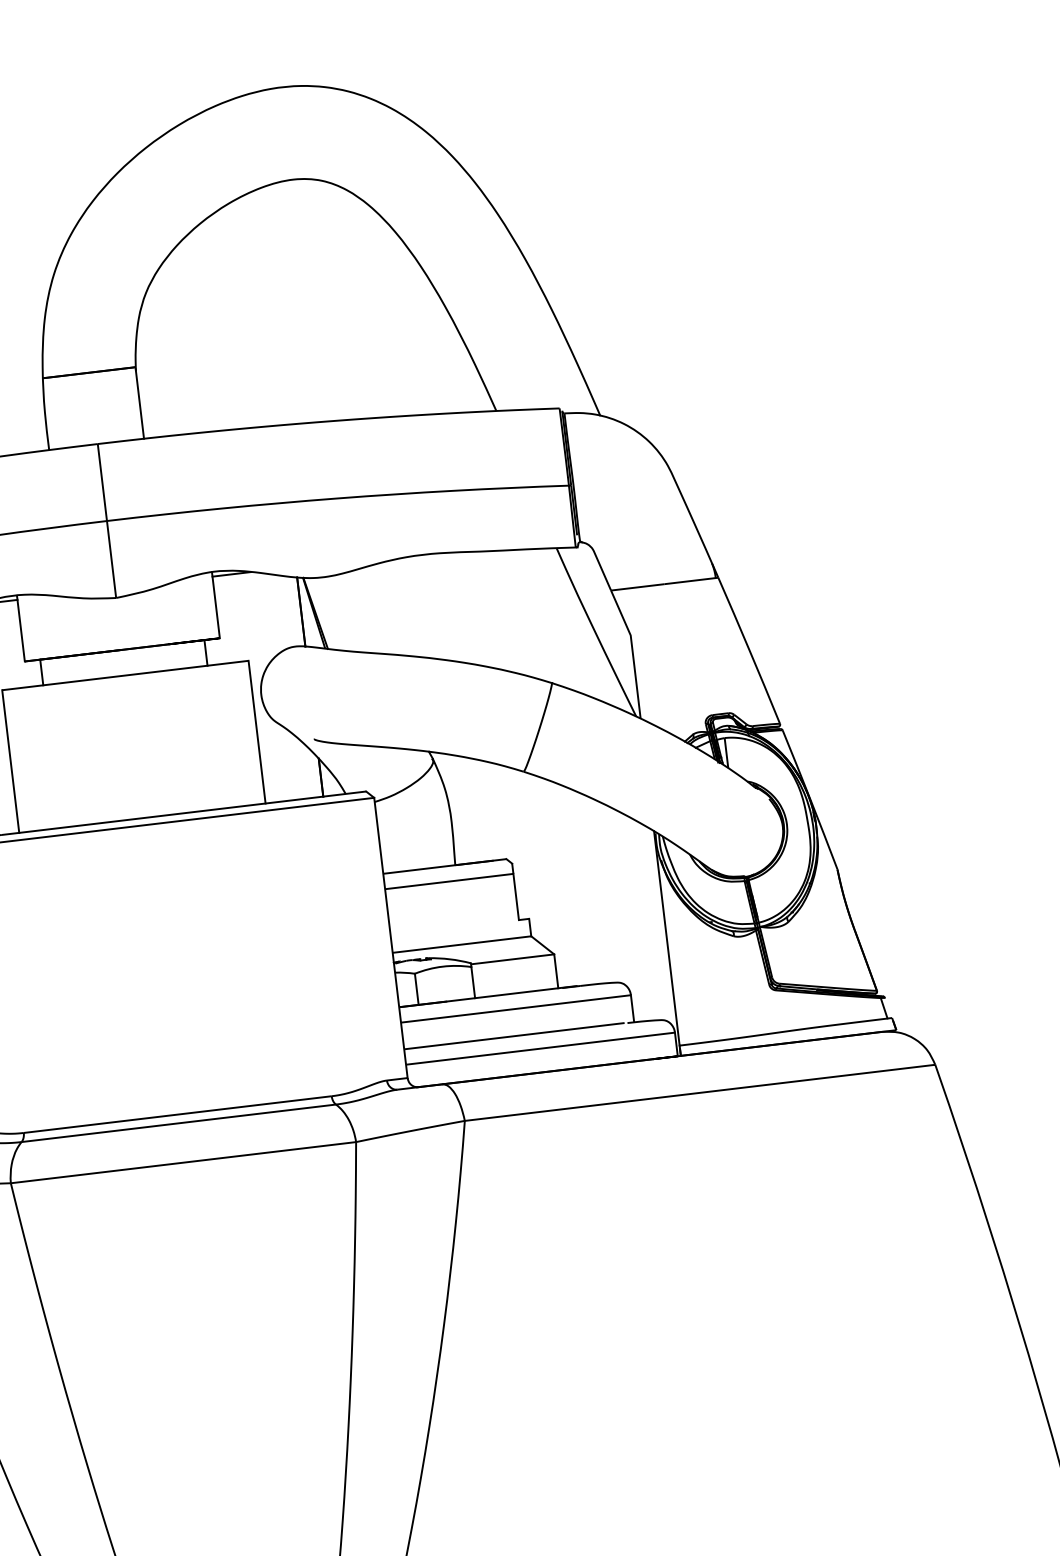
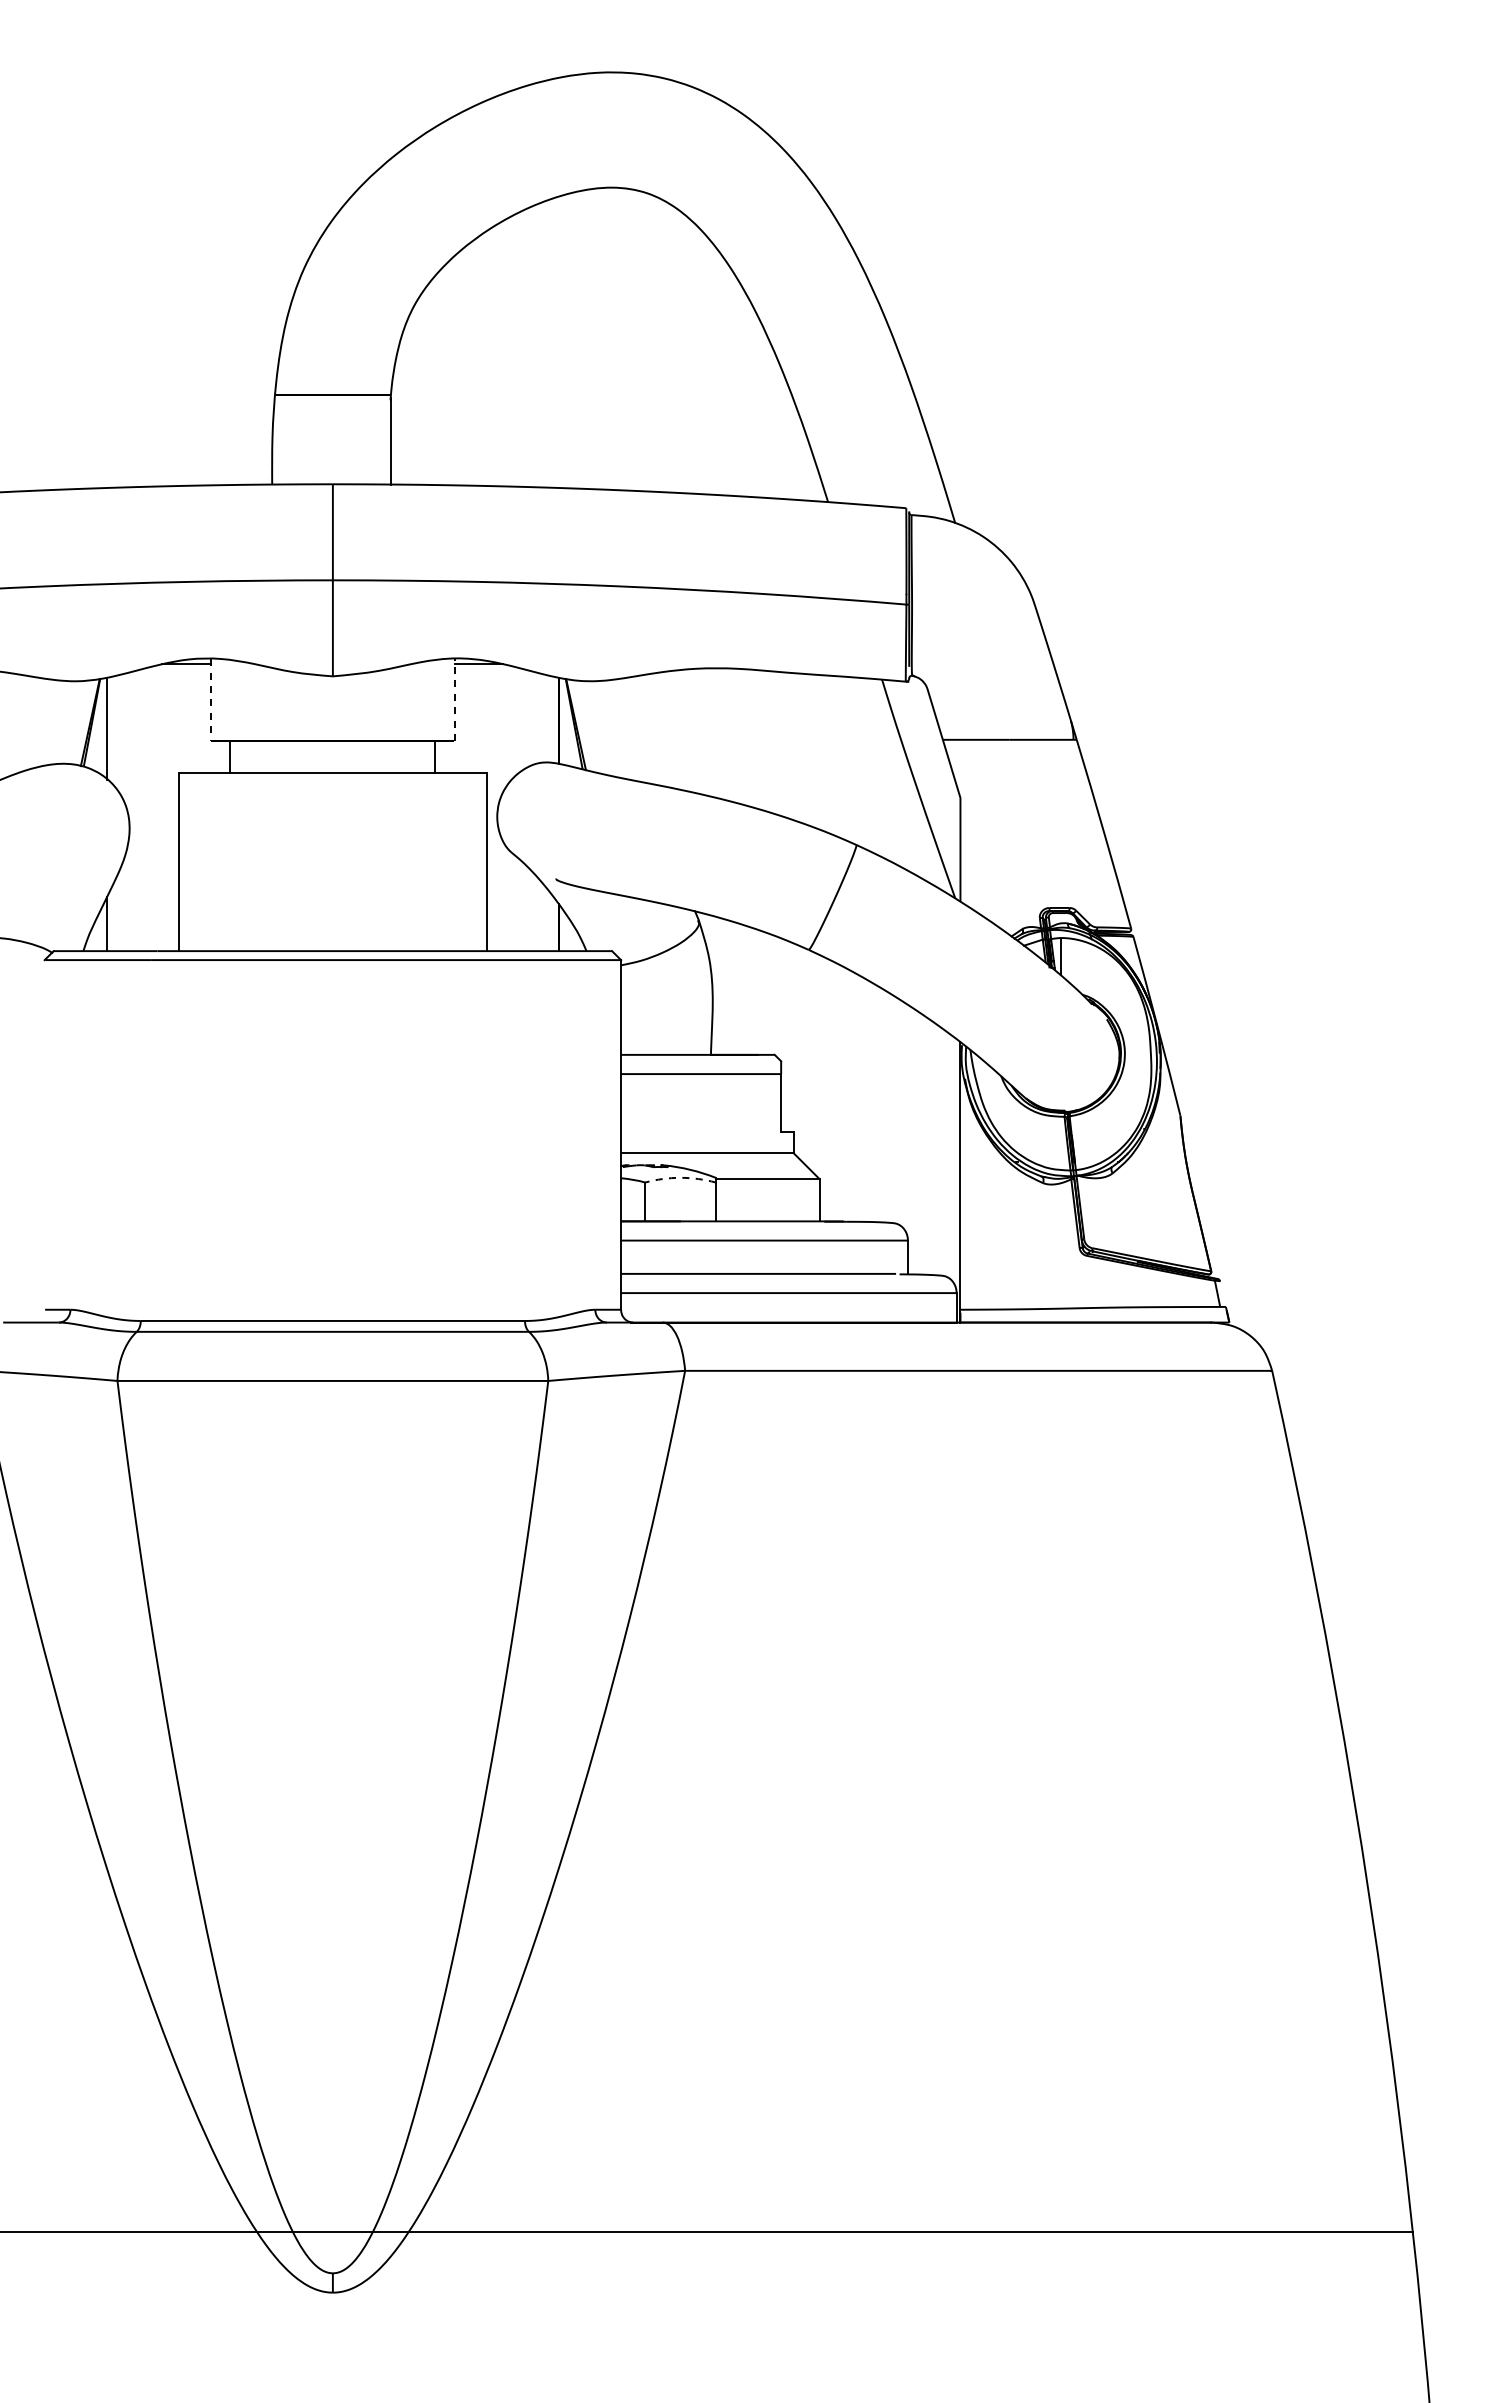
line: (215, 604) -> (454, 699), solid -> dashed
line: (21, 628) -> (211, 700), solid -> dashed
arc: (442, 966) -> (680, 1177), solid -> dashed

